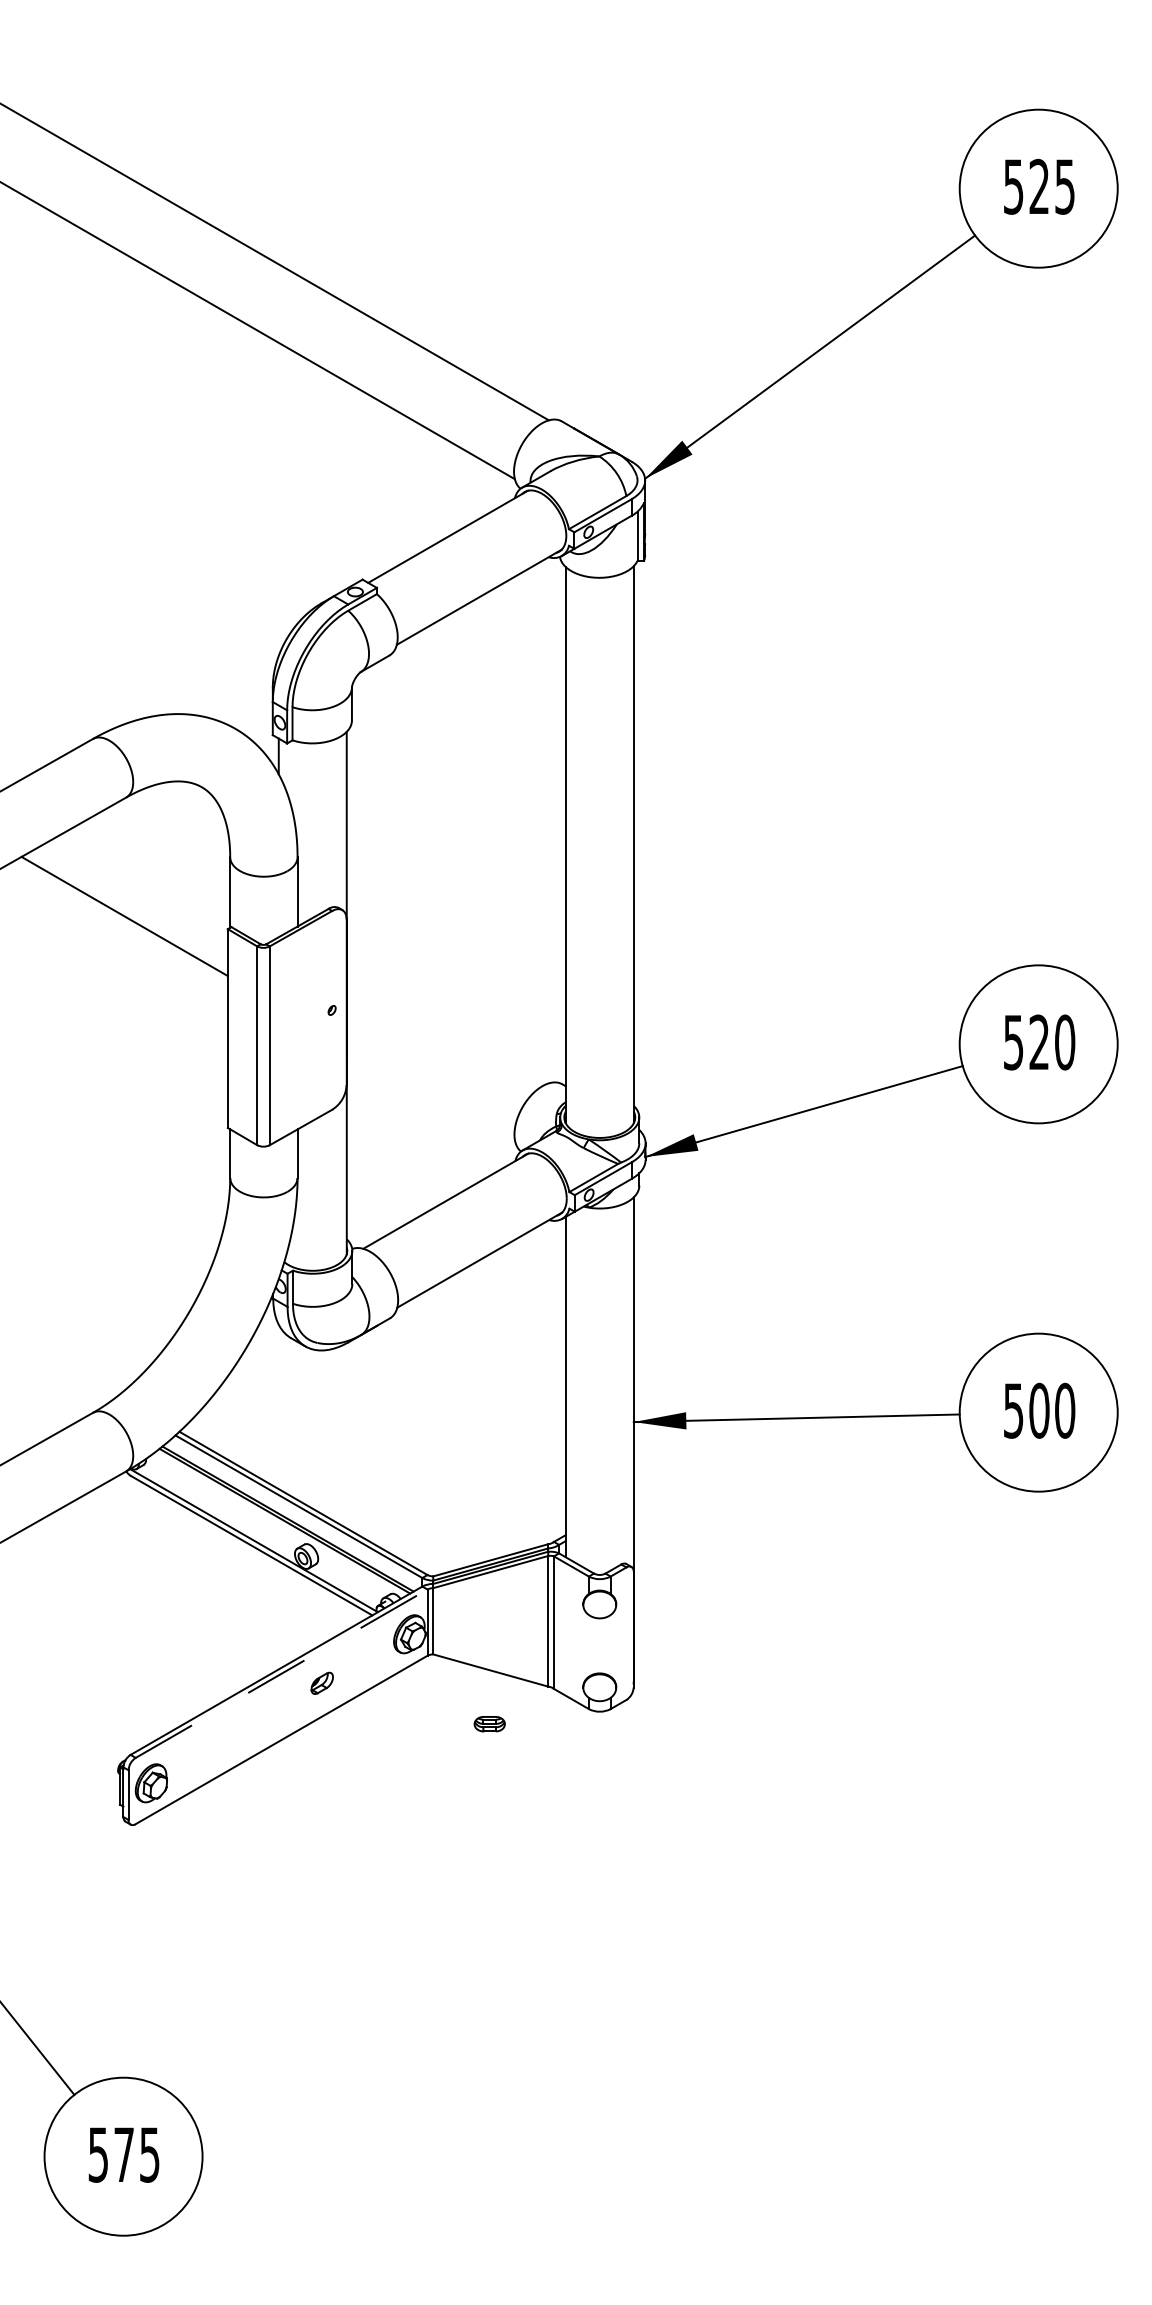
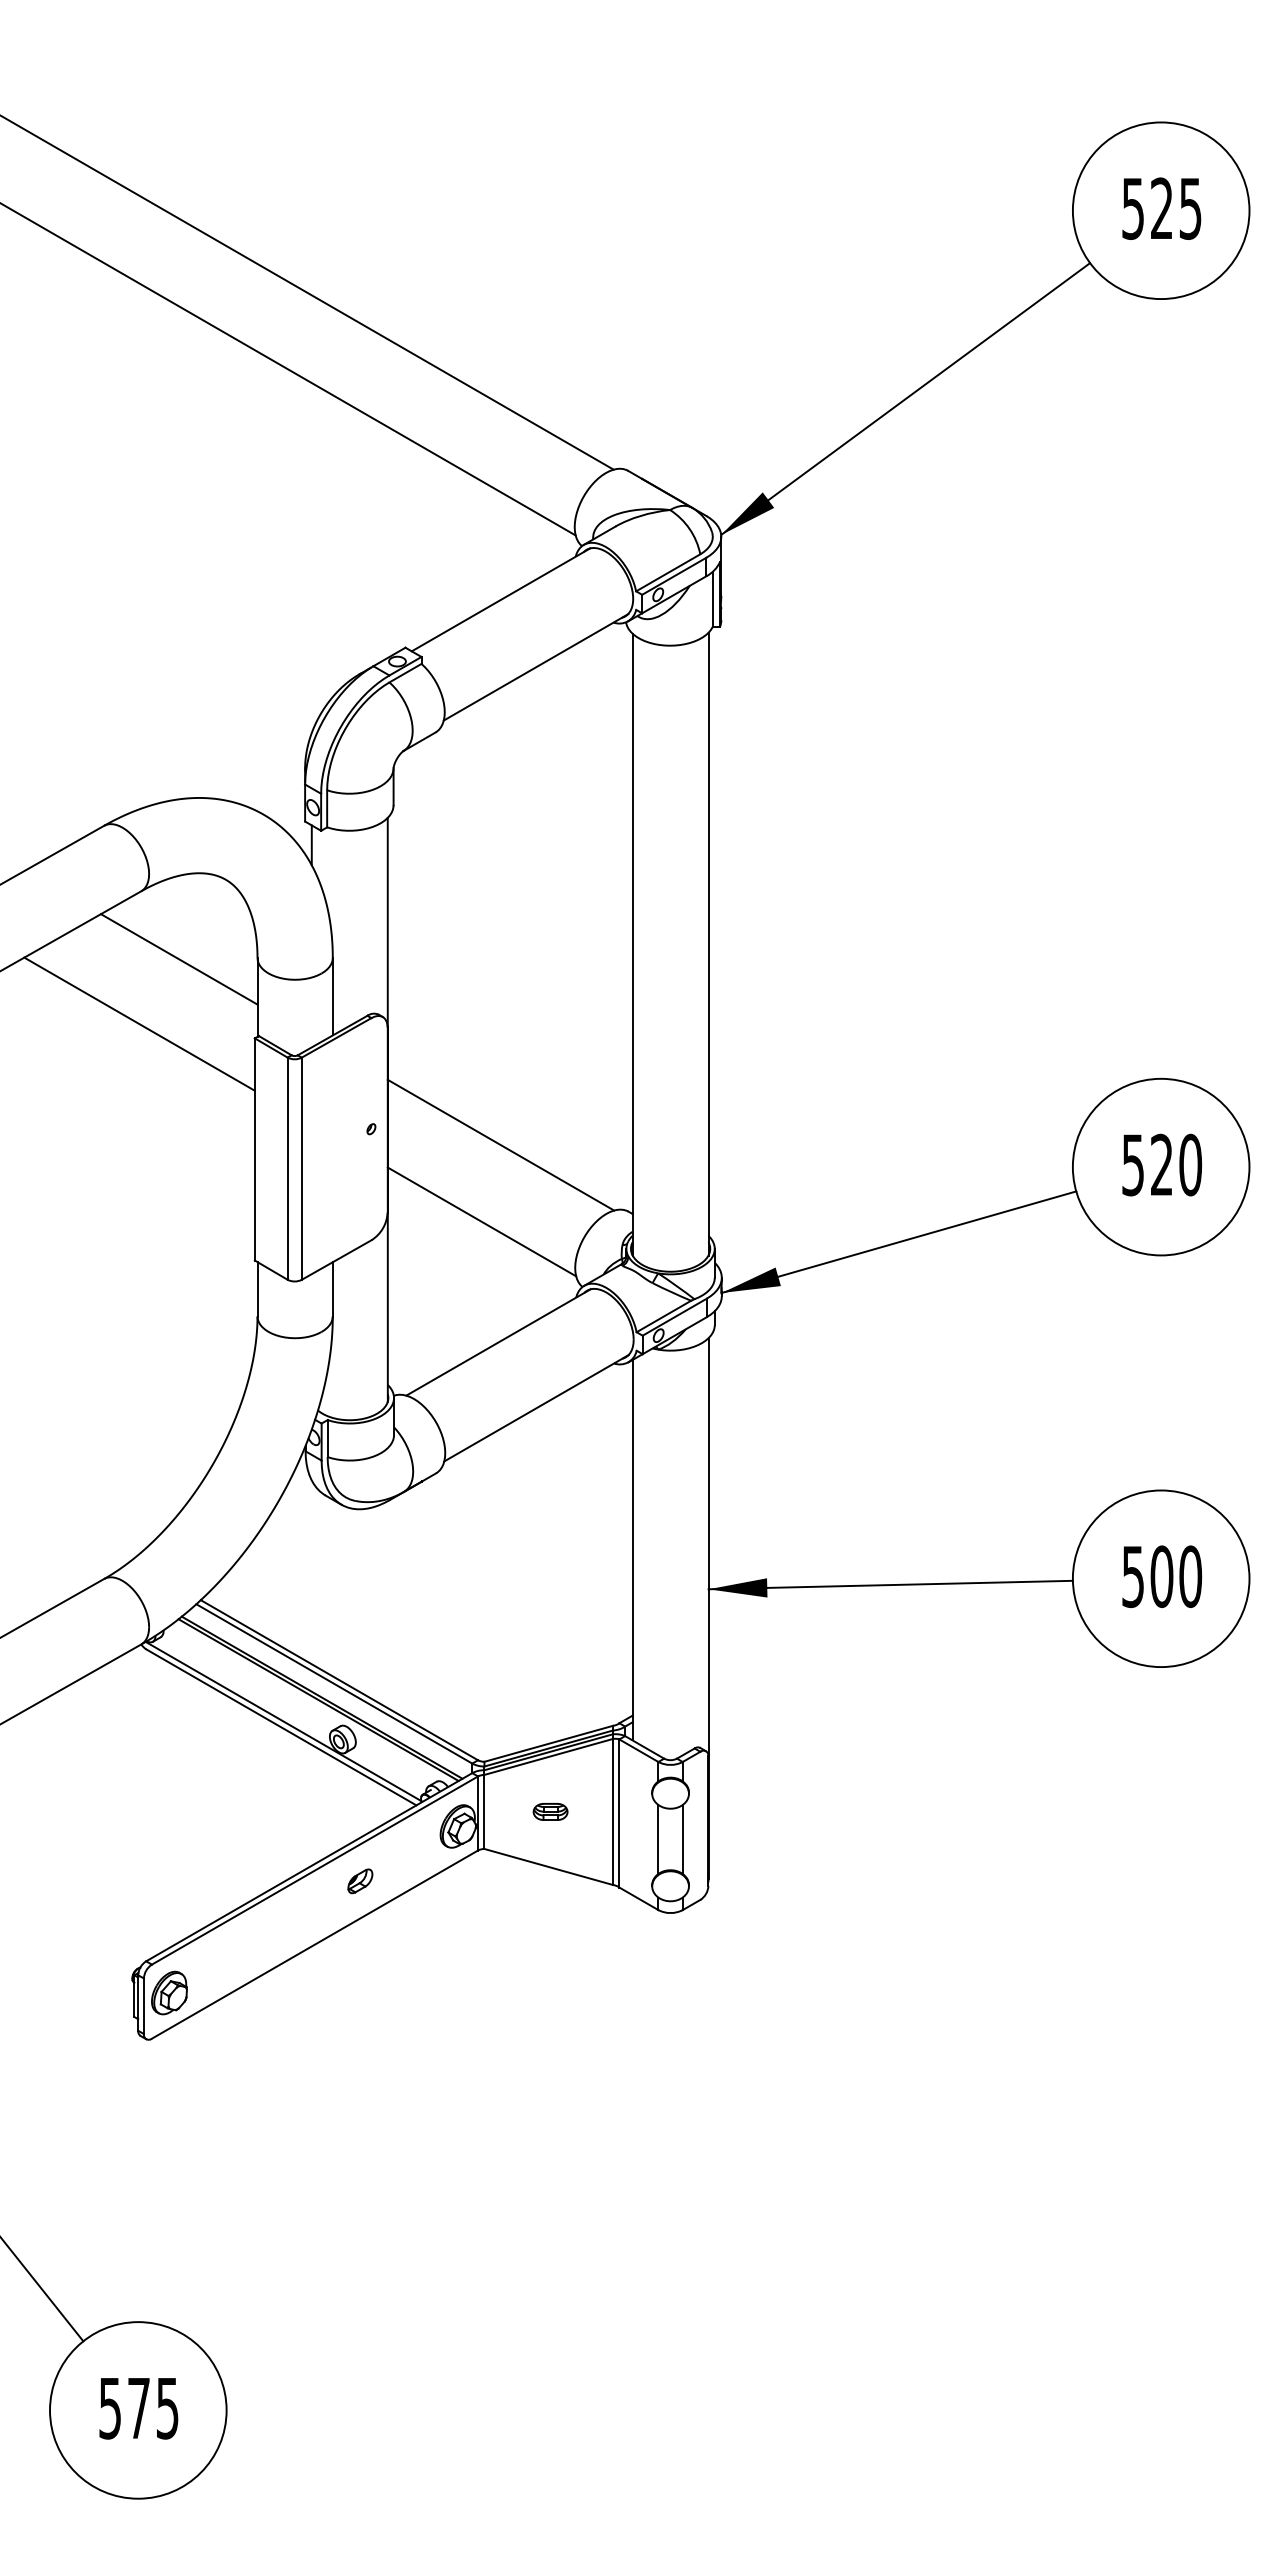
line: (159, 858) -> (178, 959), added
line: (447, 1024) -> (500, 1144), added
line: (430, 1093) -> (481, 1221), added
line: (588, 1645) -> (658, 1839), added
line: (610, 1645) -> (682, 1839), added
line: (282, 1673) -> (315, 1870), dashed -> solid
part: (489, 1723) -> (550, 1811), moved

